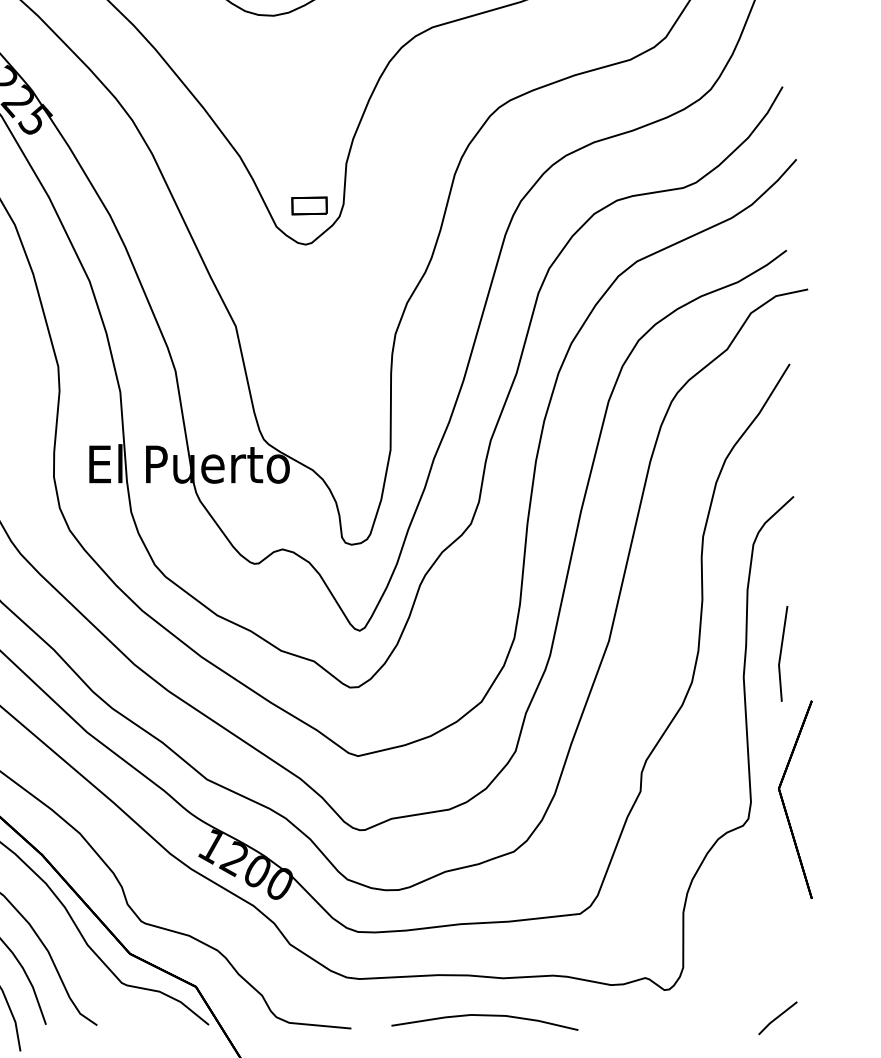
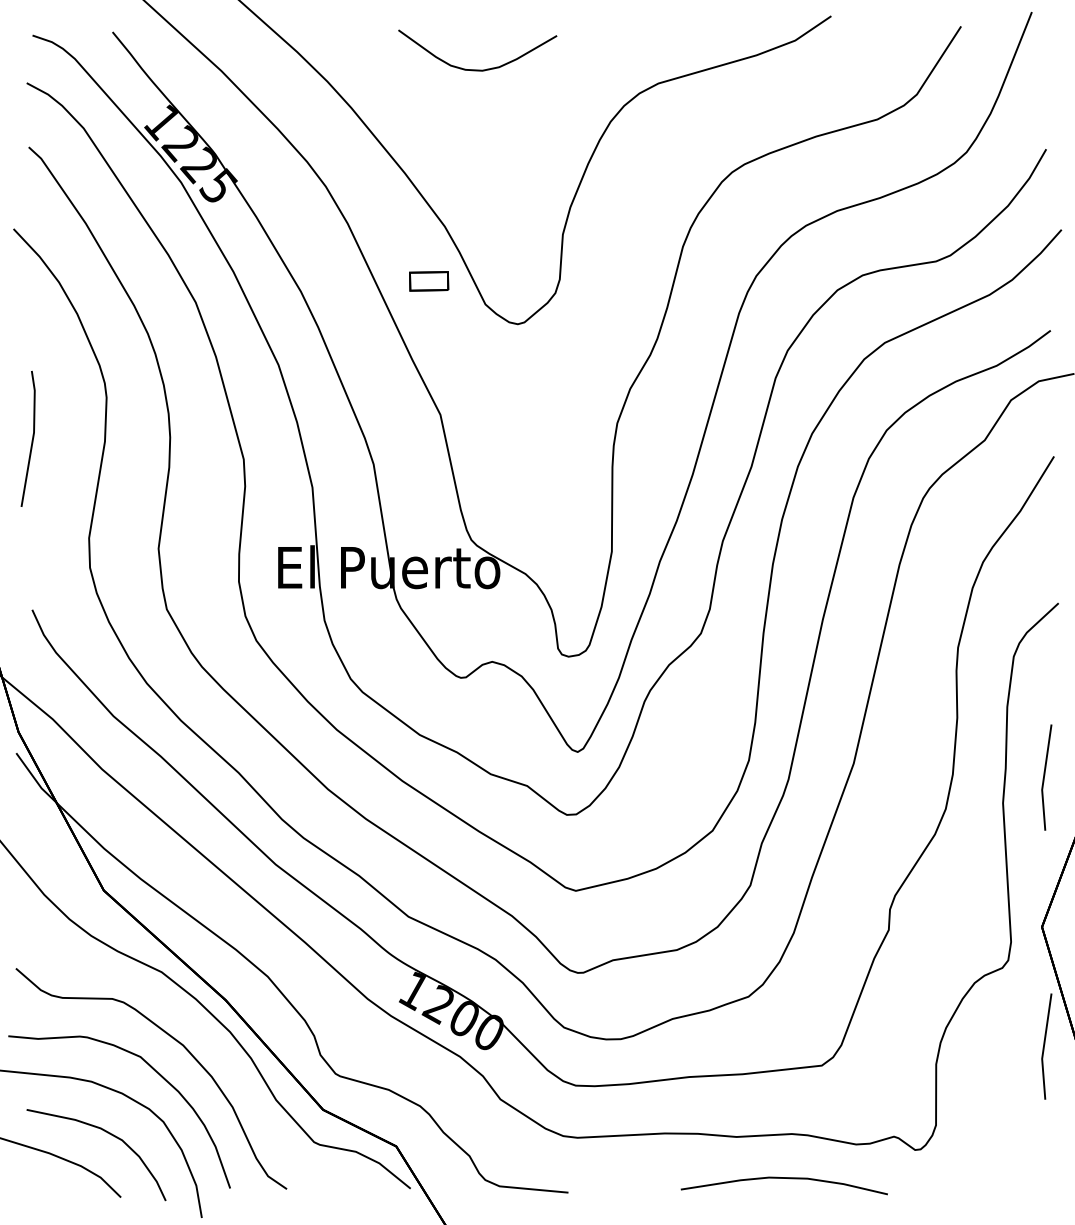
part: (309, 206) -> (429, 281), moved
line: (781, 896) -> (1044, 1046), added
curve: (484, 1015) -> (783, 1178), moved
line: (777, 1017) -> (1040, 1180), removed

